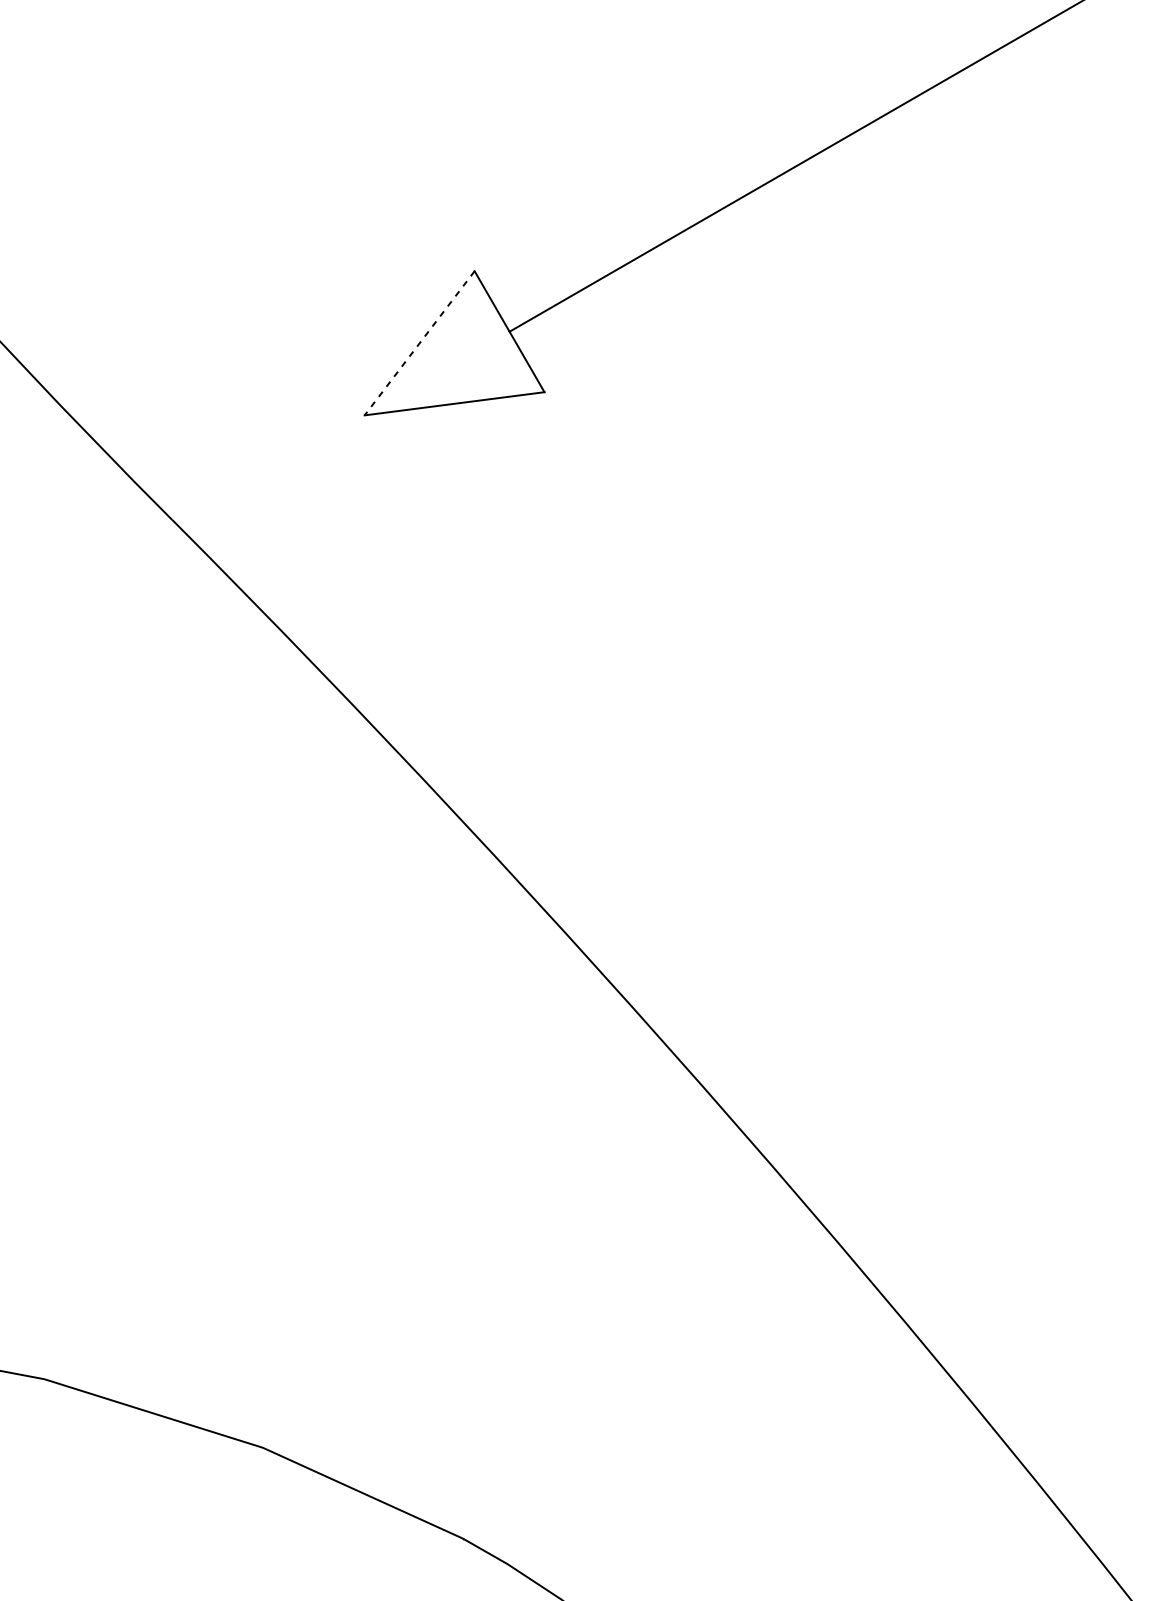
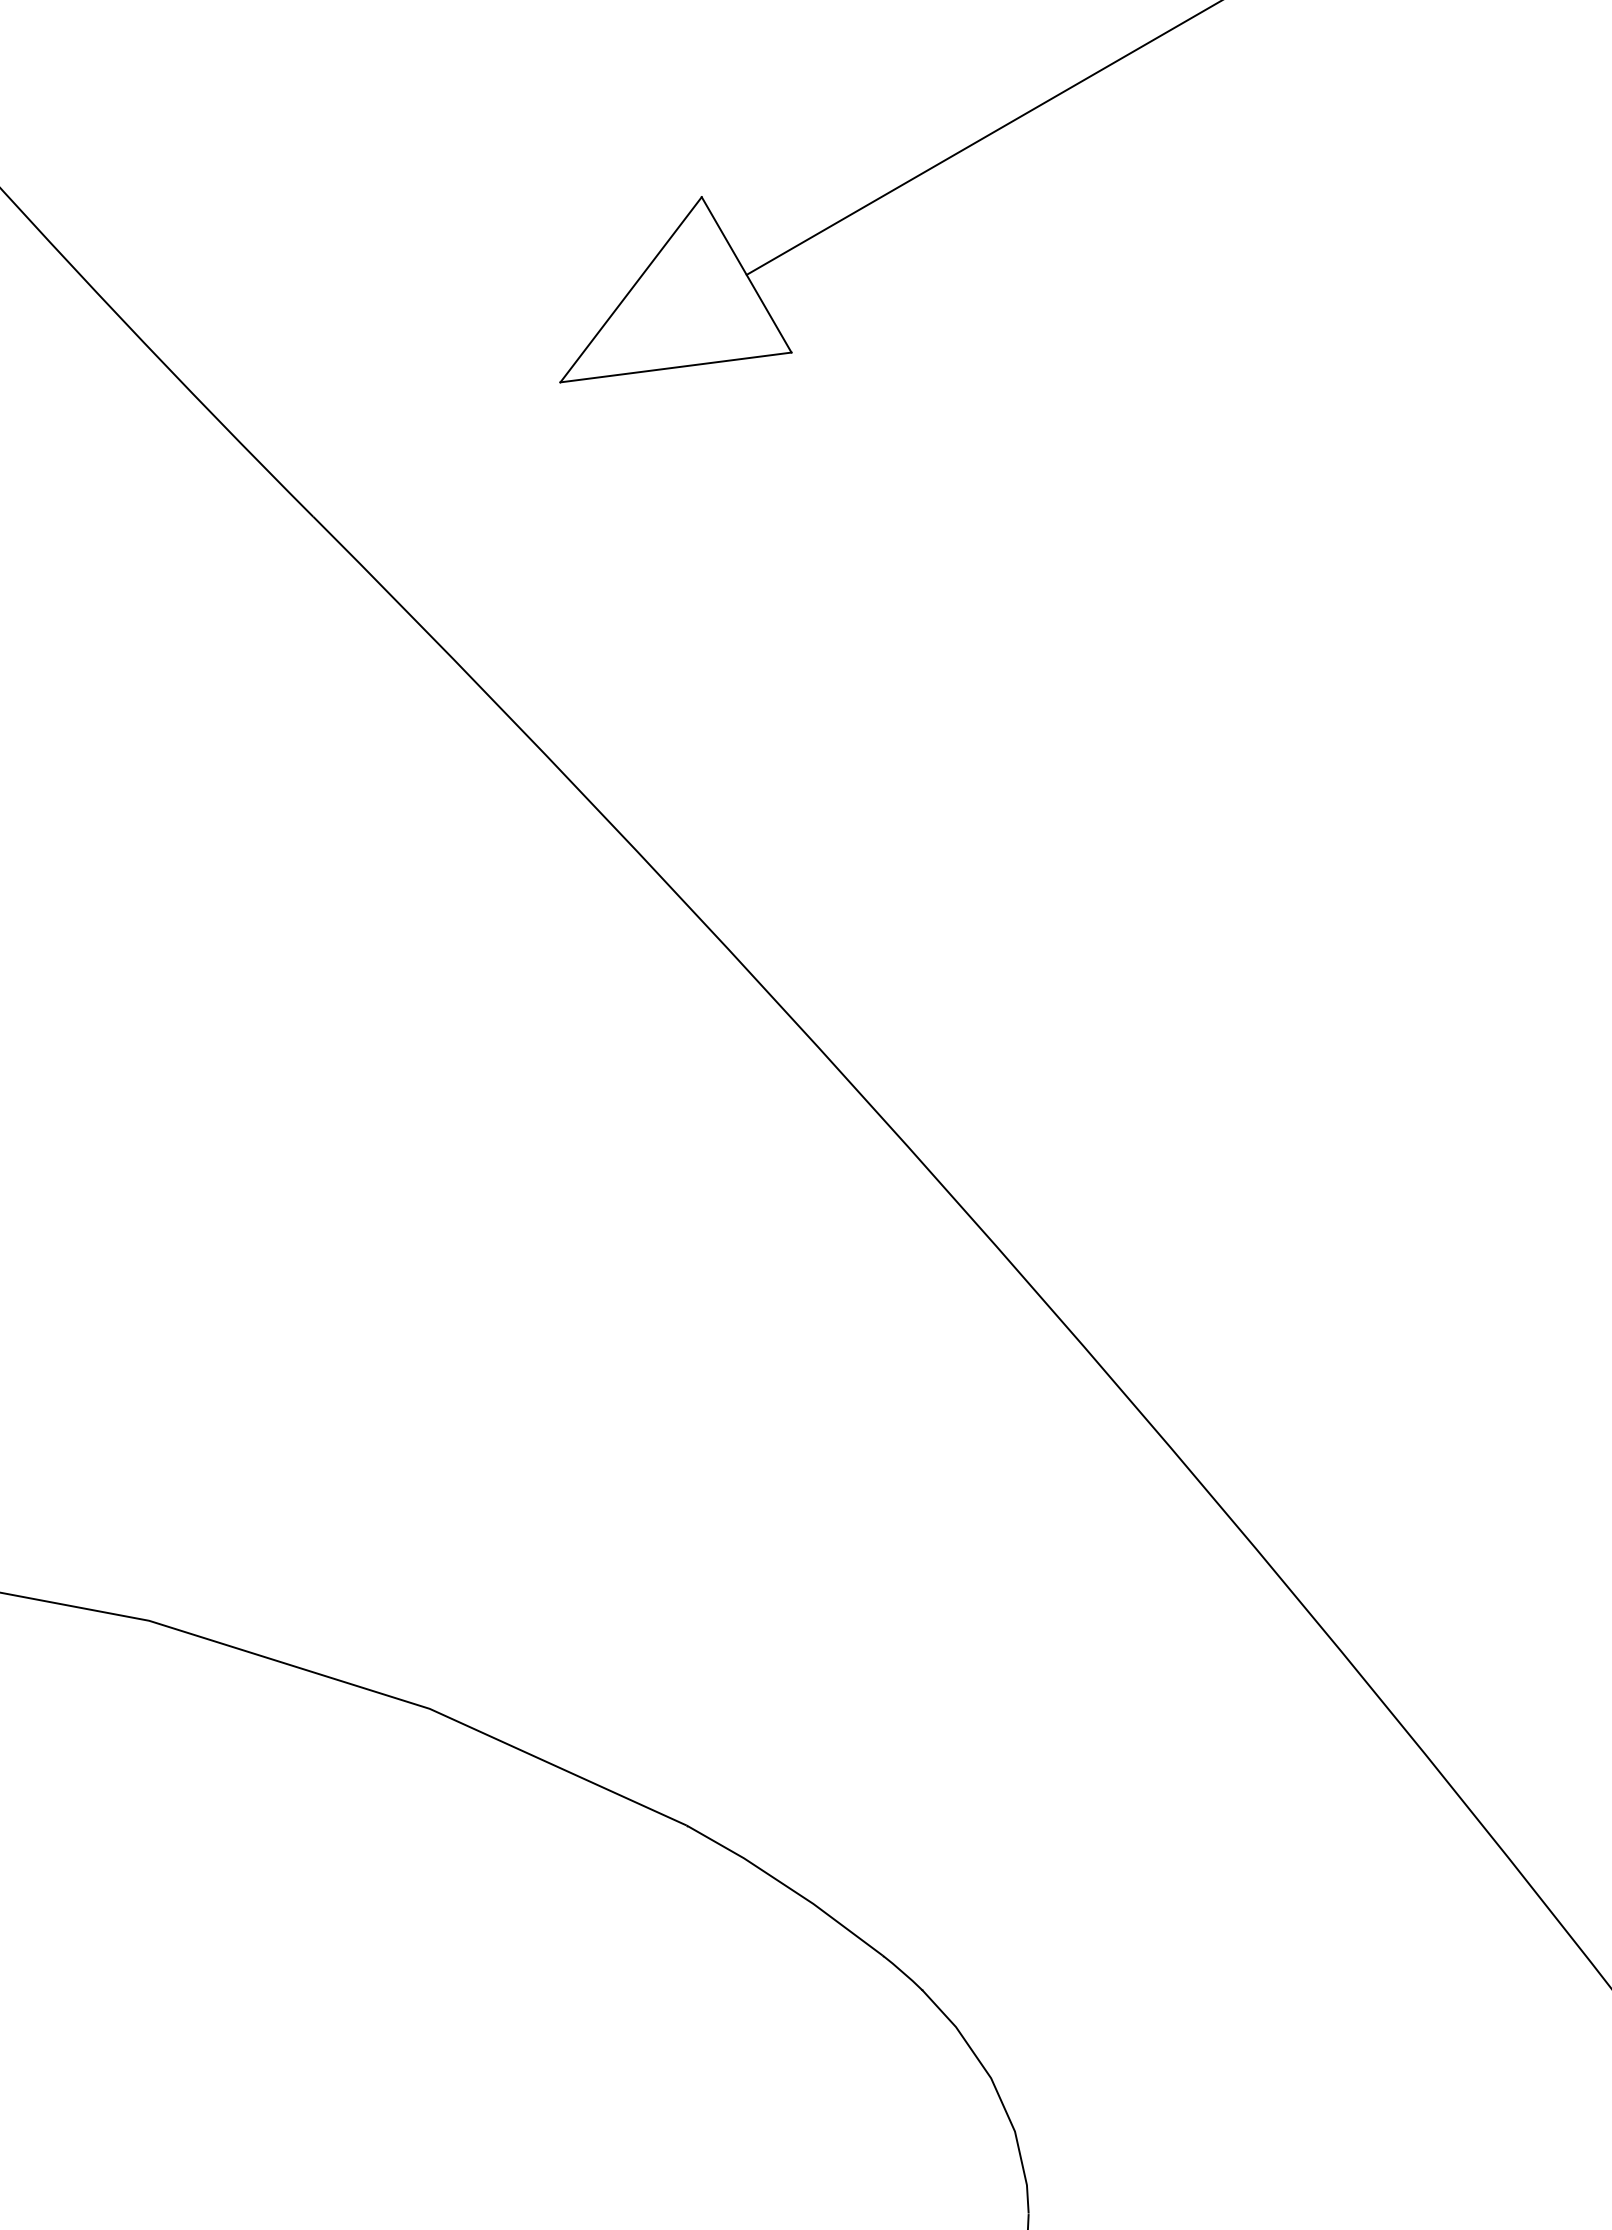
line: (419, 343) -> (630, 290), dashed -> solid

